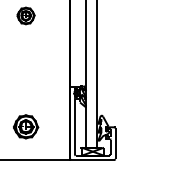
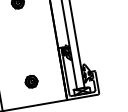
part: (25, 126) -> (31, 81), size x0.71

